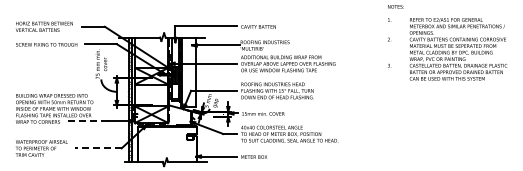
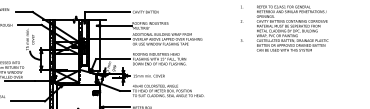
line: (87, 121) -> (19, 81), dashed -> solid
line: (97, 148) -> (27, 101), dashed -> solid

